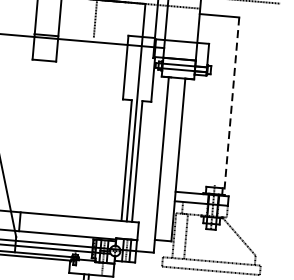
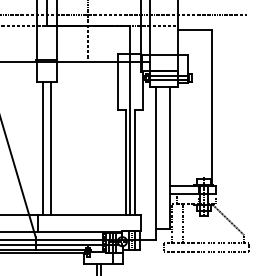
line: (231, 107) -> (212, 108), dashed -> solid
line: (32, 136) -> (42, 148), added
line: (43, 137) -> (51, 148), added

